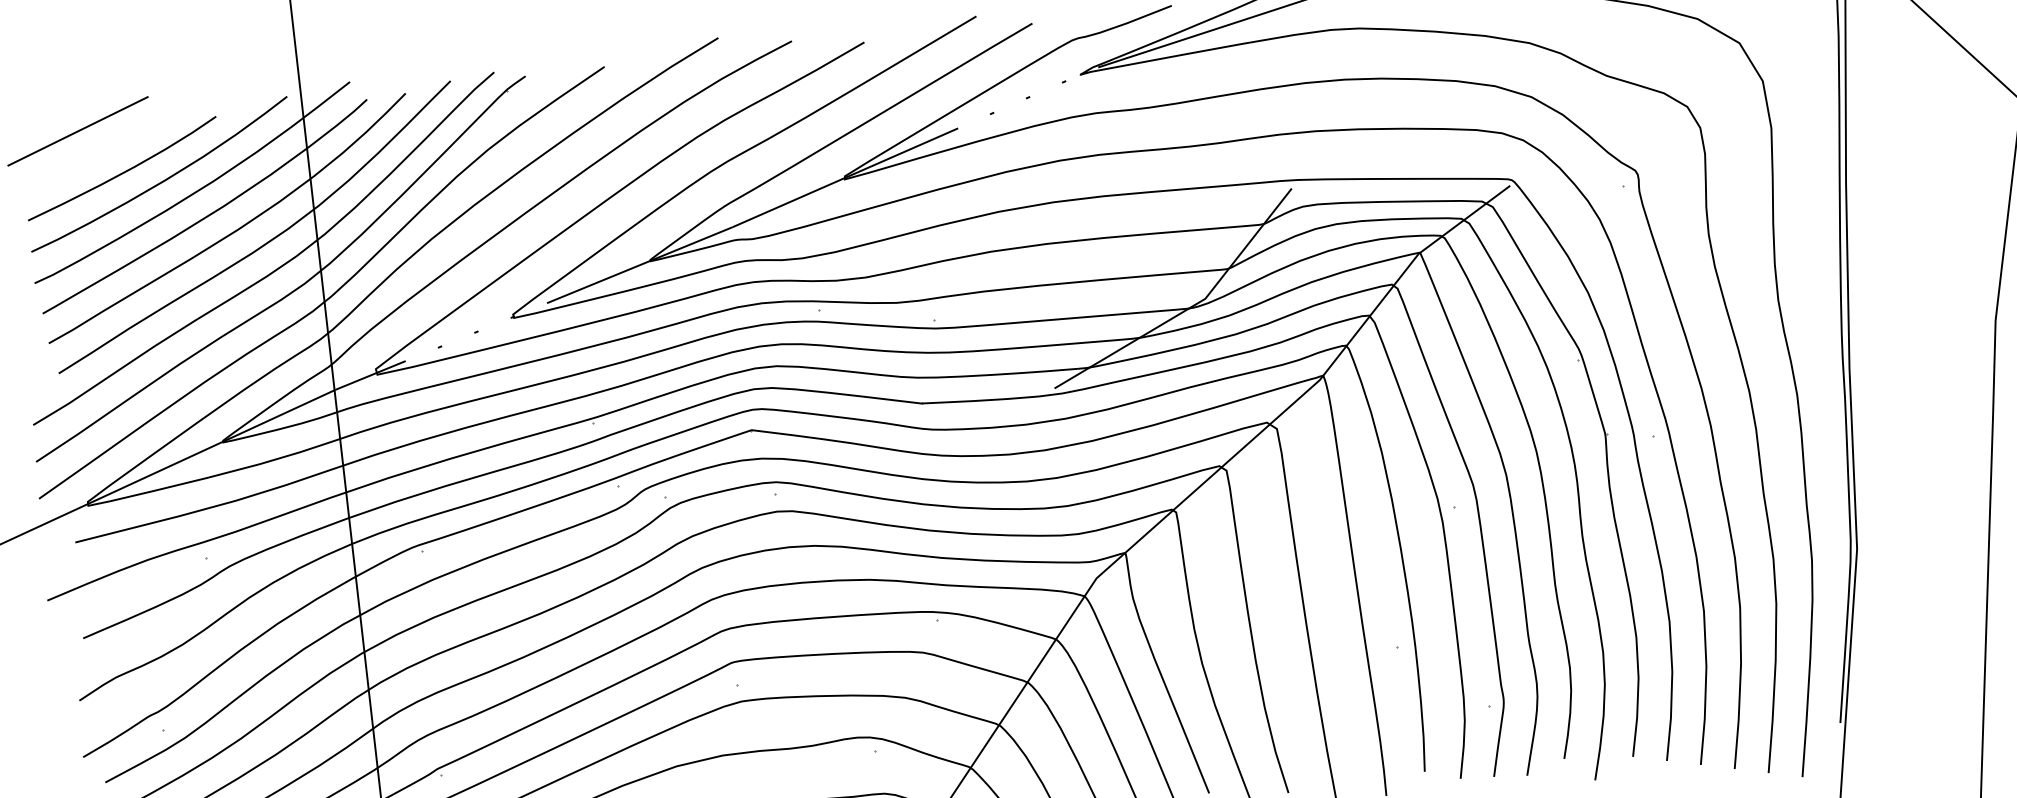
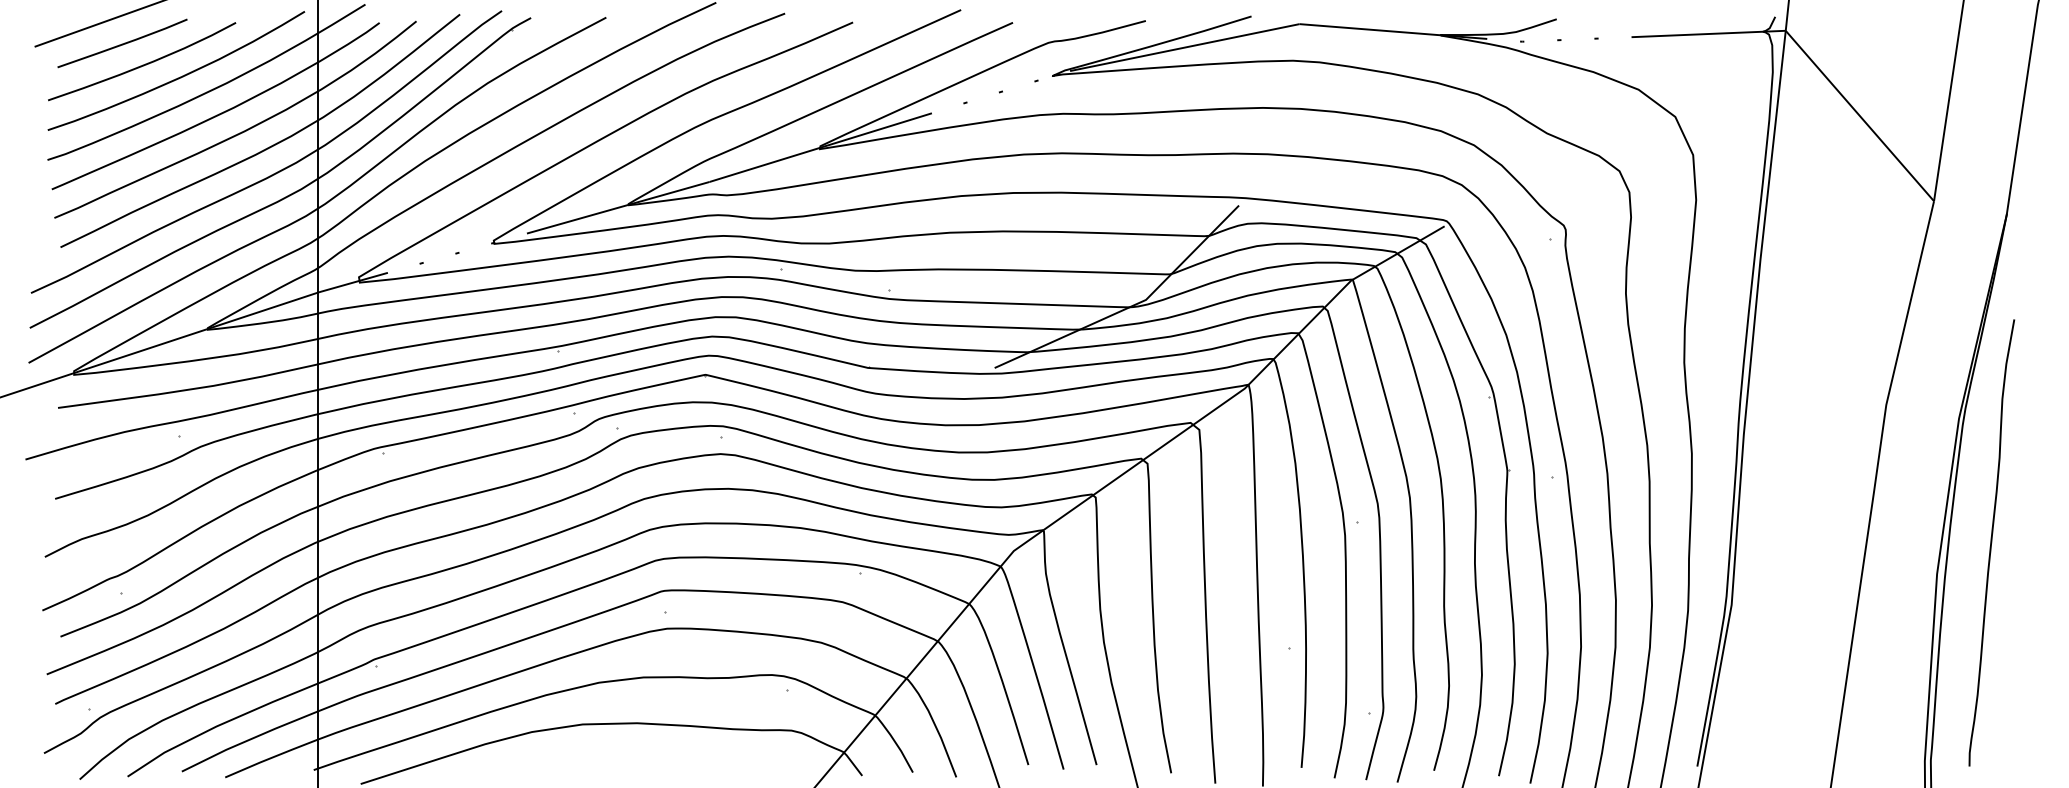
line: (99, 151) -> (122, 43), added

